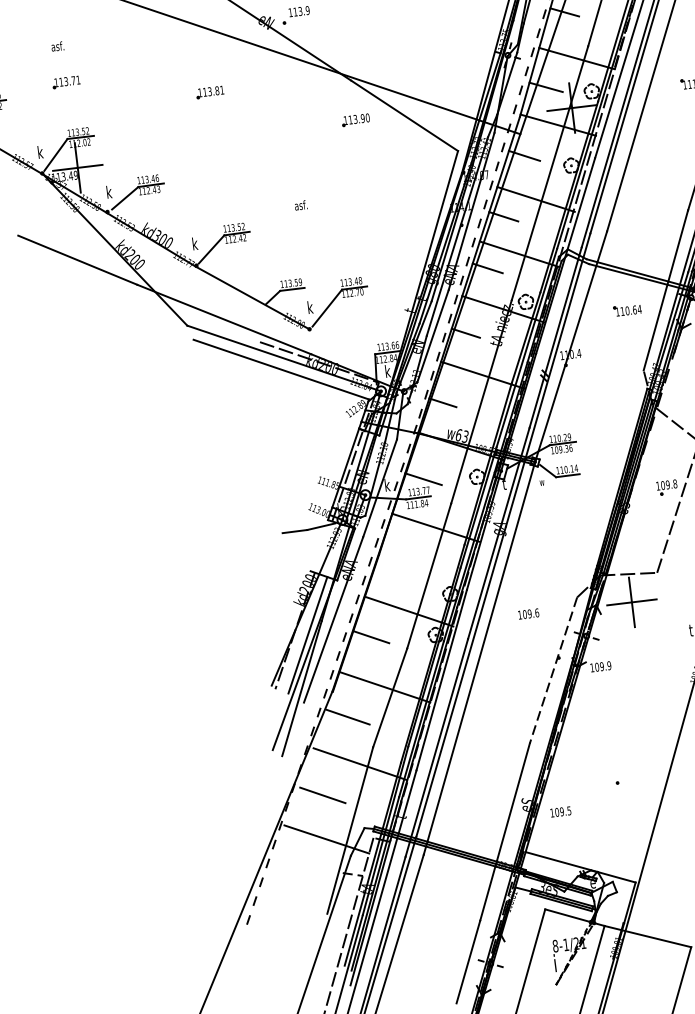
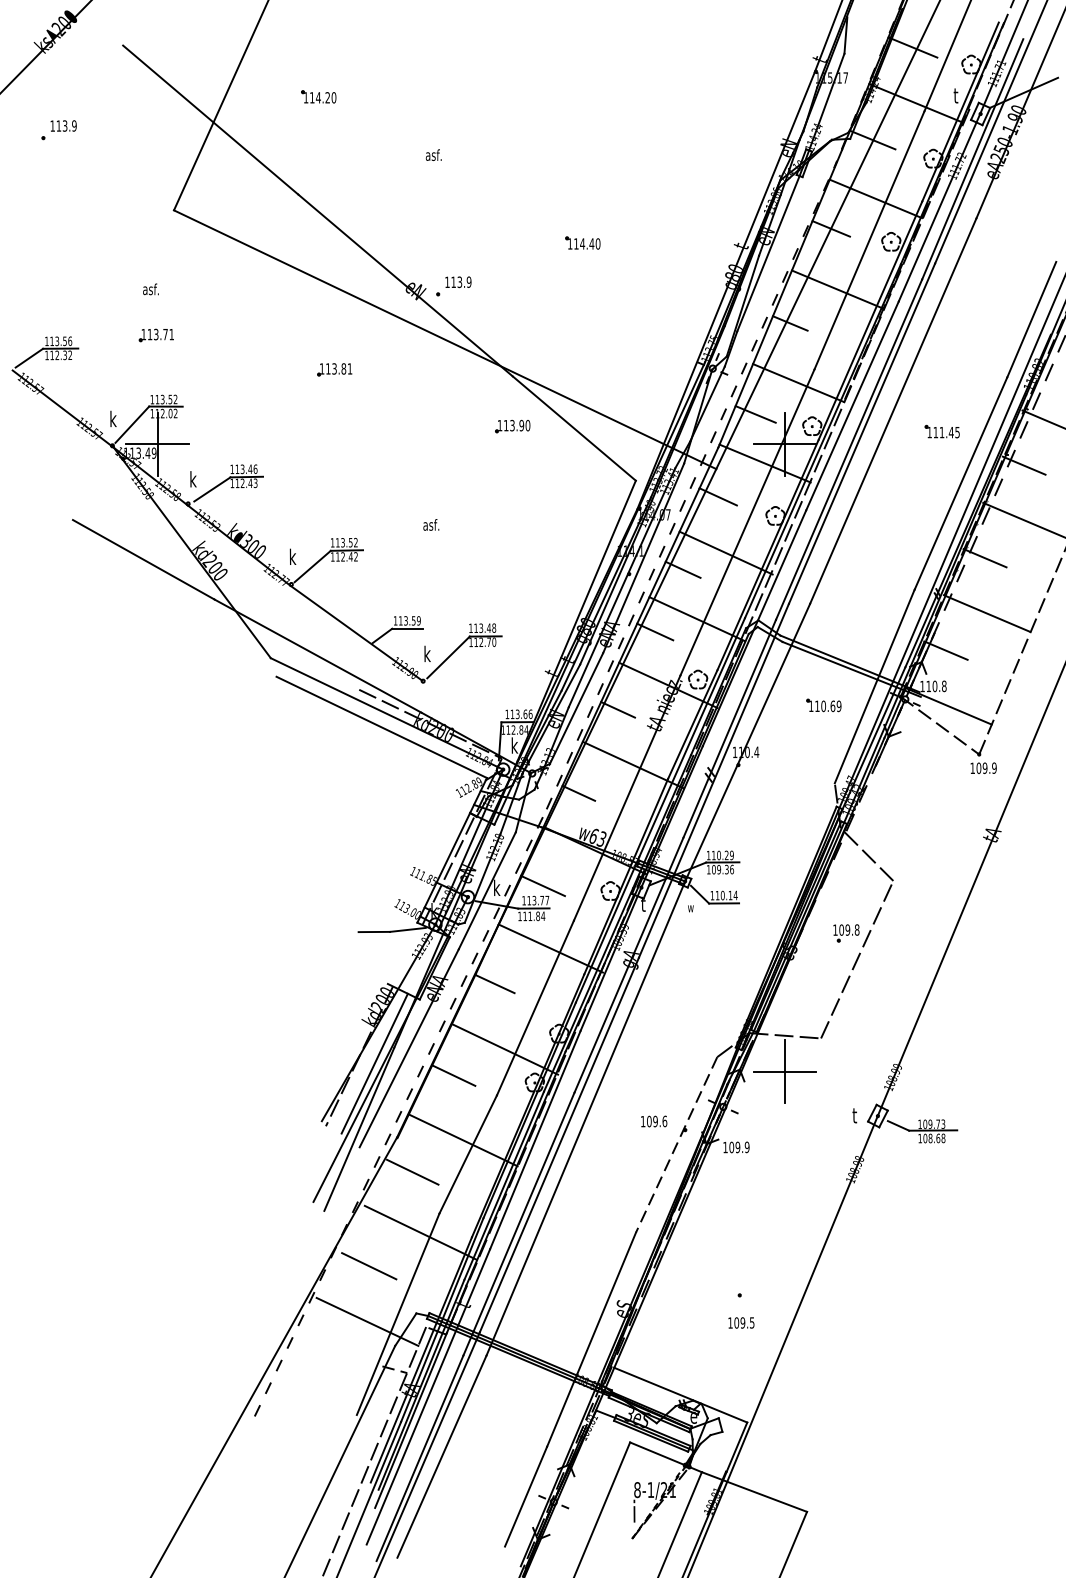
text: (639, 309) -> (838, 706), 110.64 -> 110.69
line: (394, 560) -> (494, 983), added
text: (528, 613) -> (654, 1121), moved
text: (560, 811) -> (741, 1322), moved

